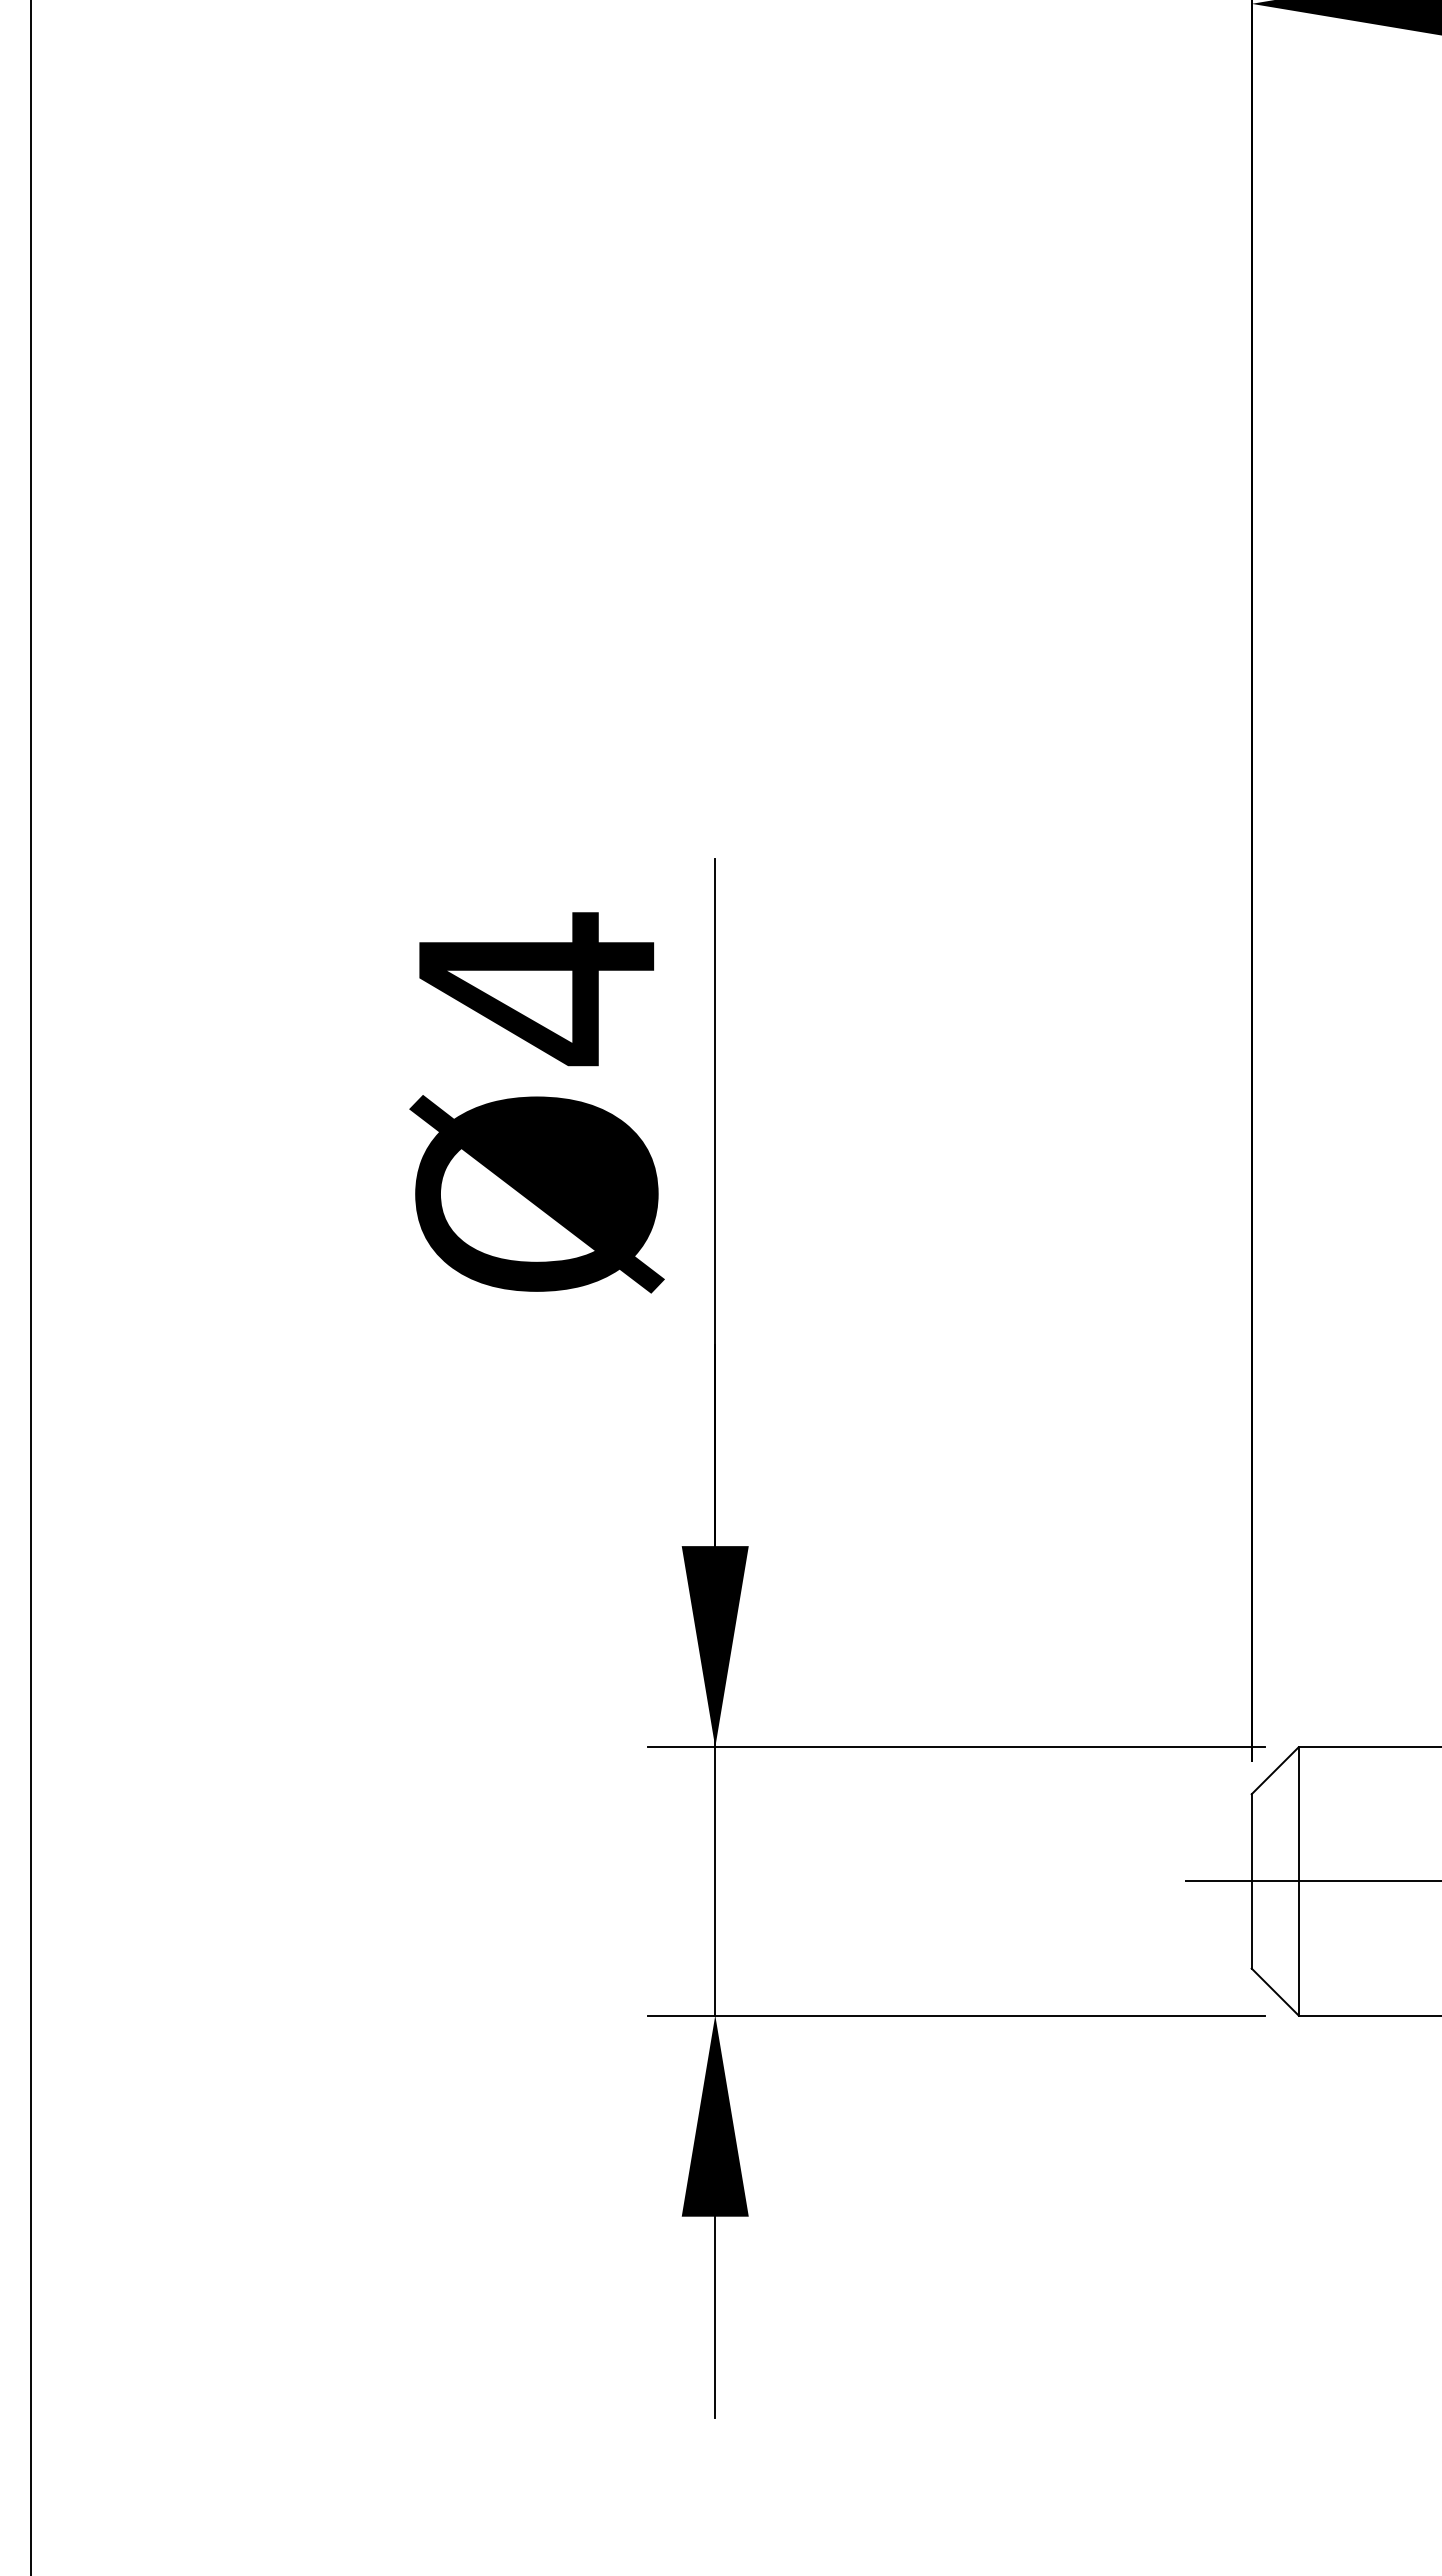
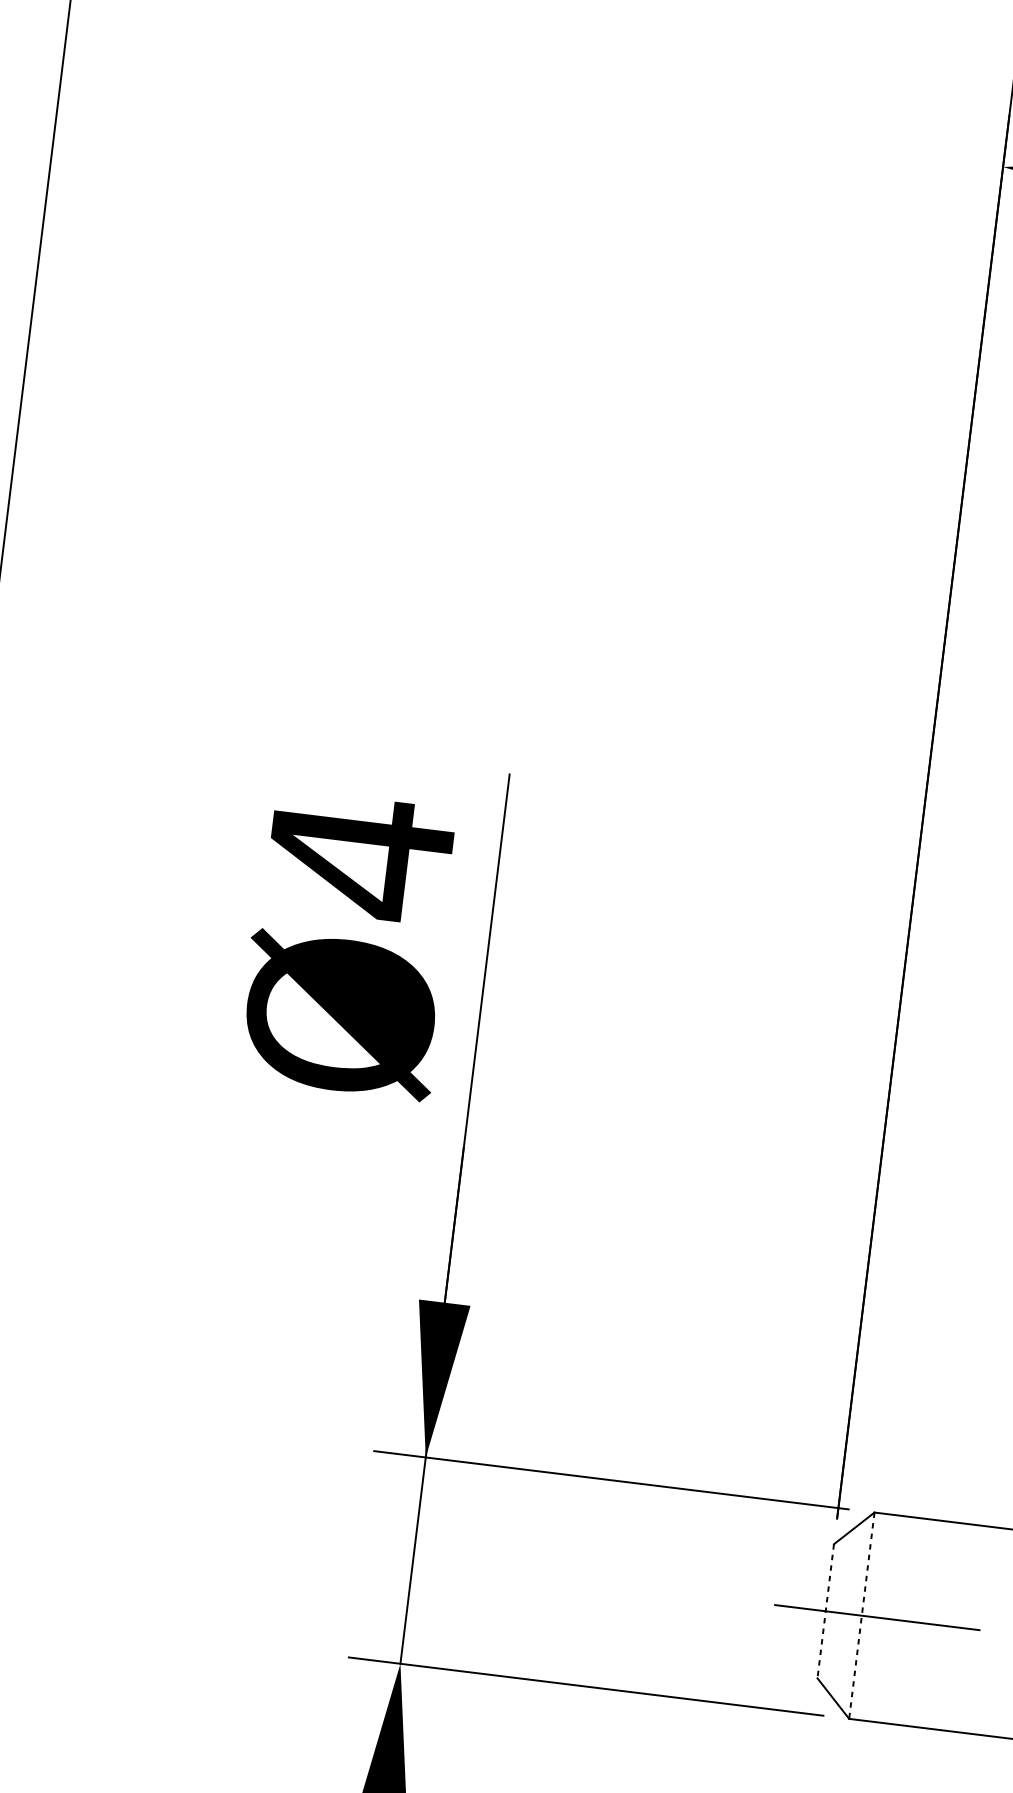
line: (1251, 1881) -> (825, 1611), solid -> dashed
line: (1298, 1881) -> (861, 1615), solid -> dashed

